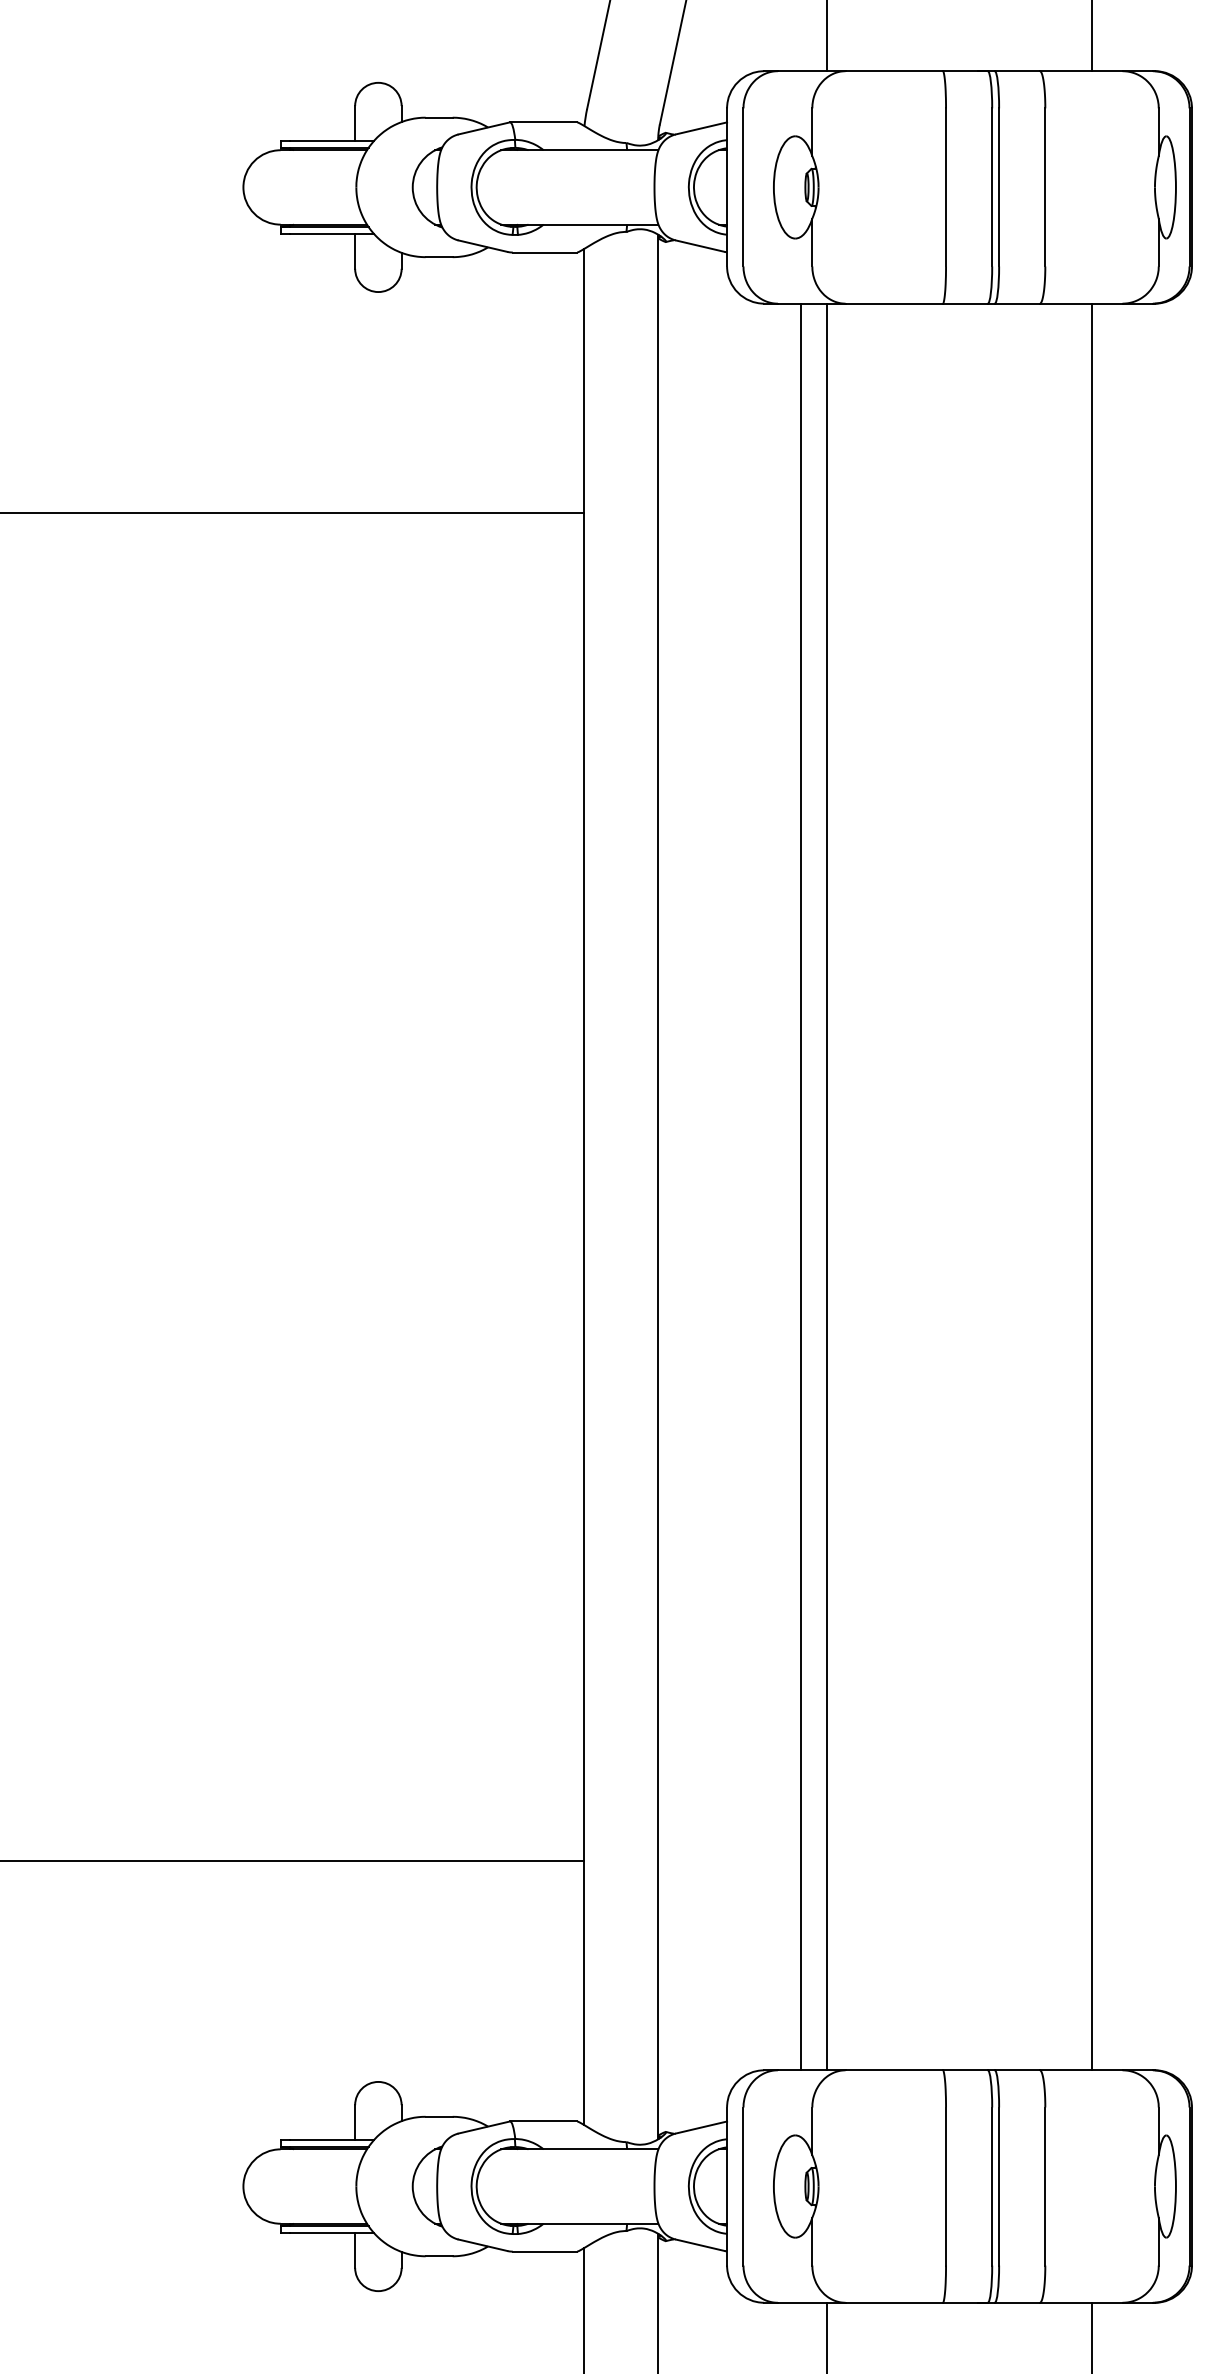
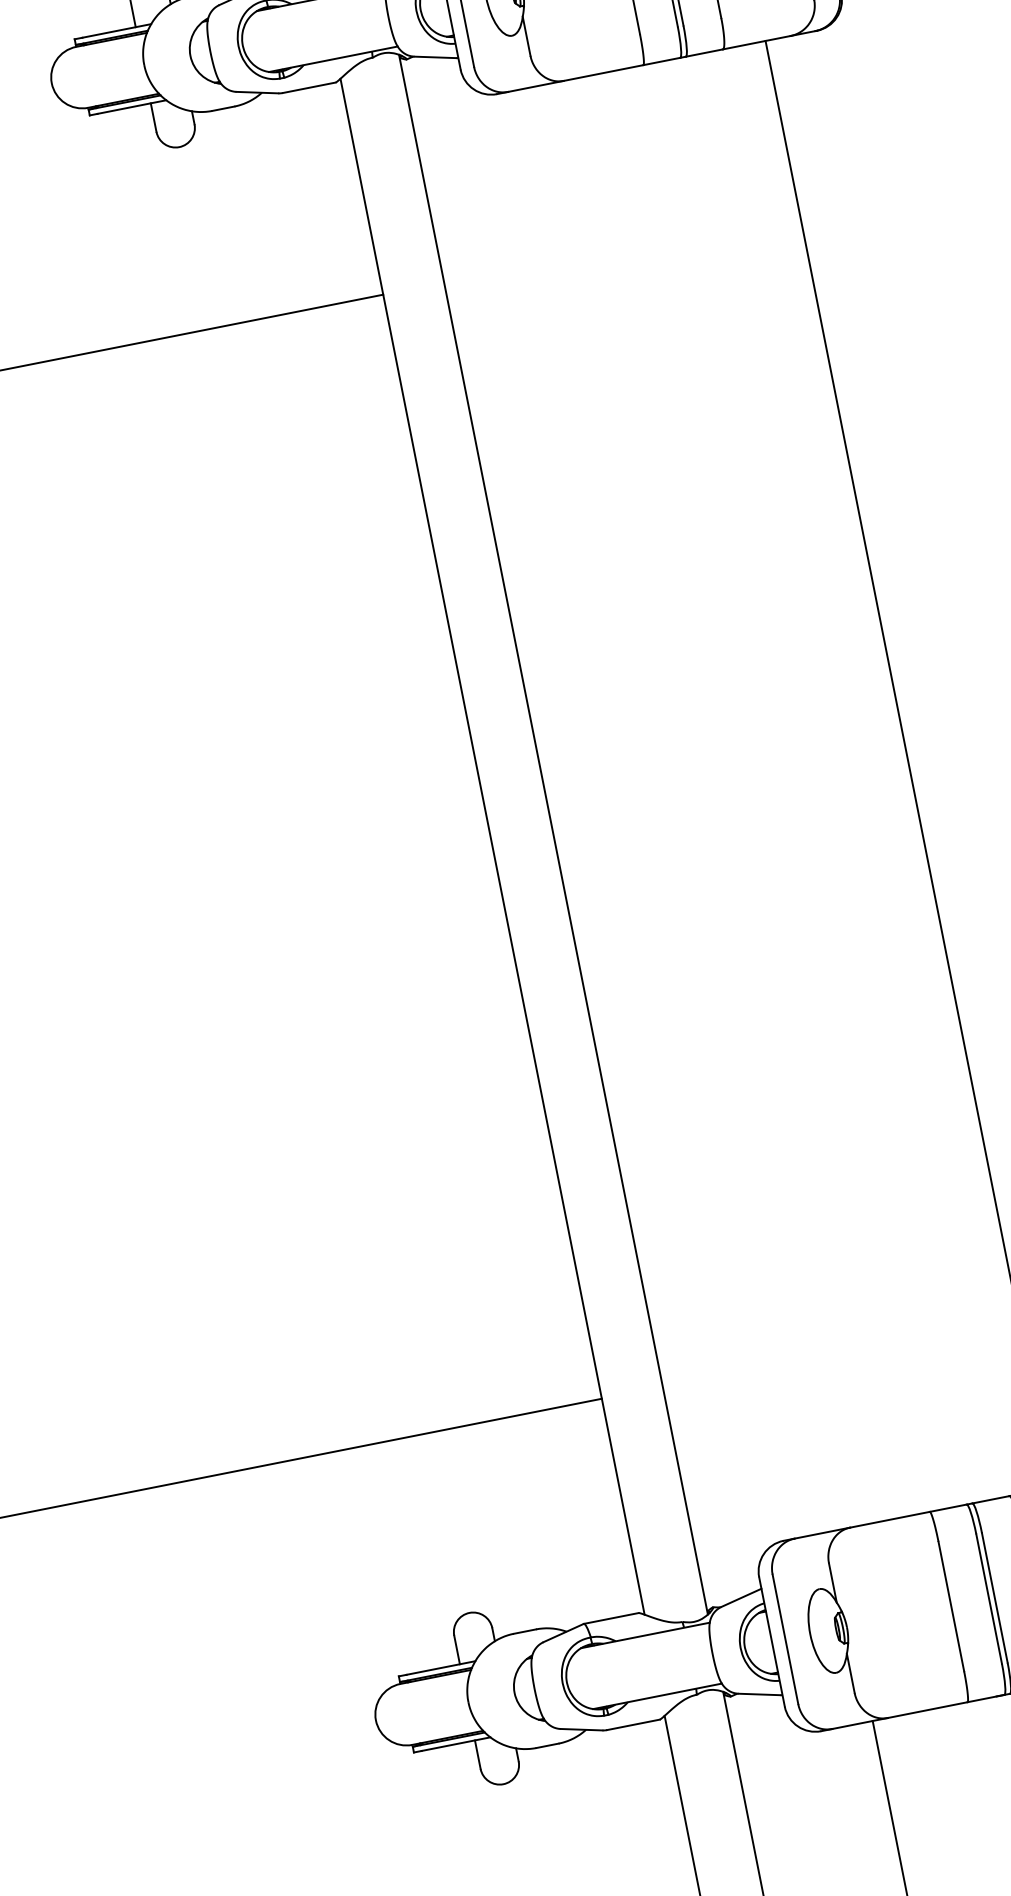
line: (801, 1186) -> (670, 811), removed
line: (827, 1186) -> (692, 806), removed

